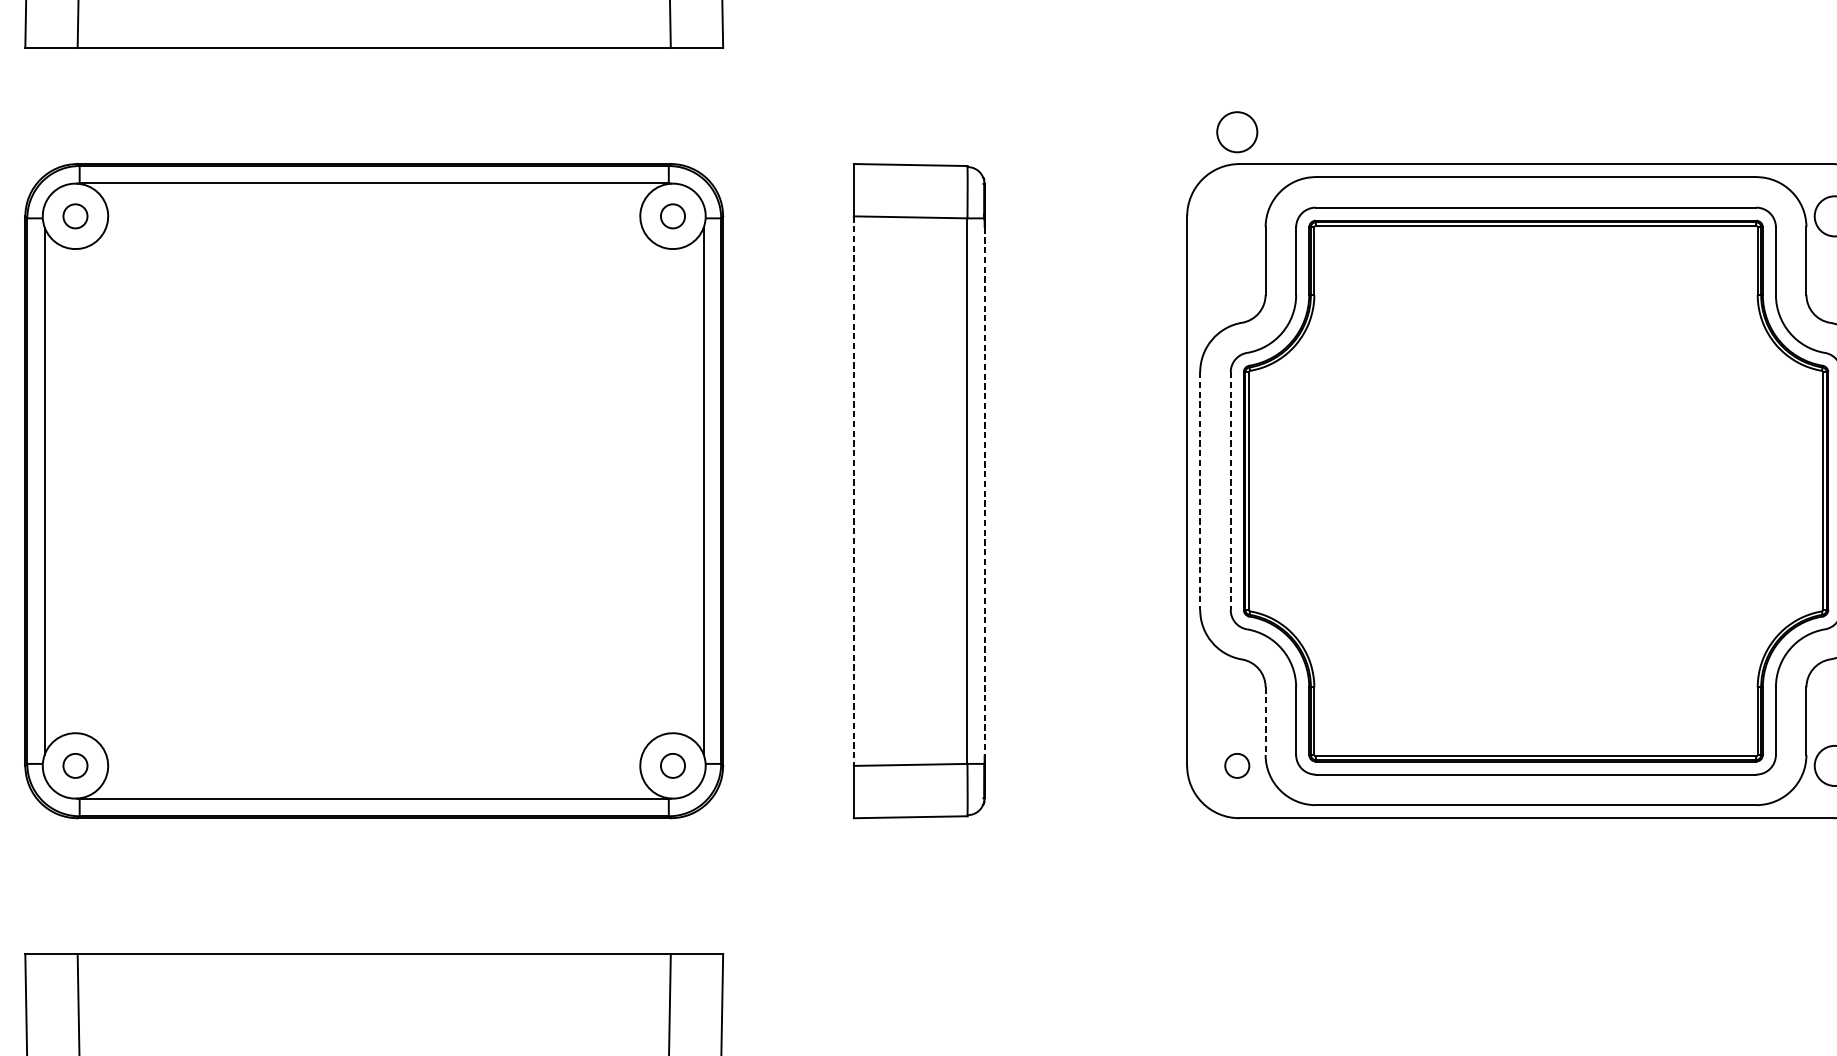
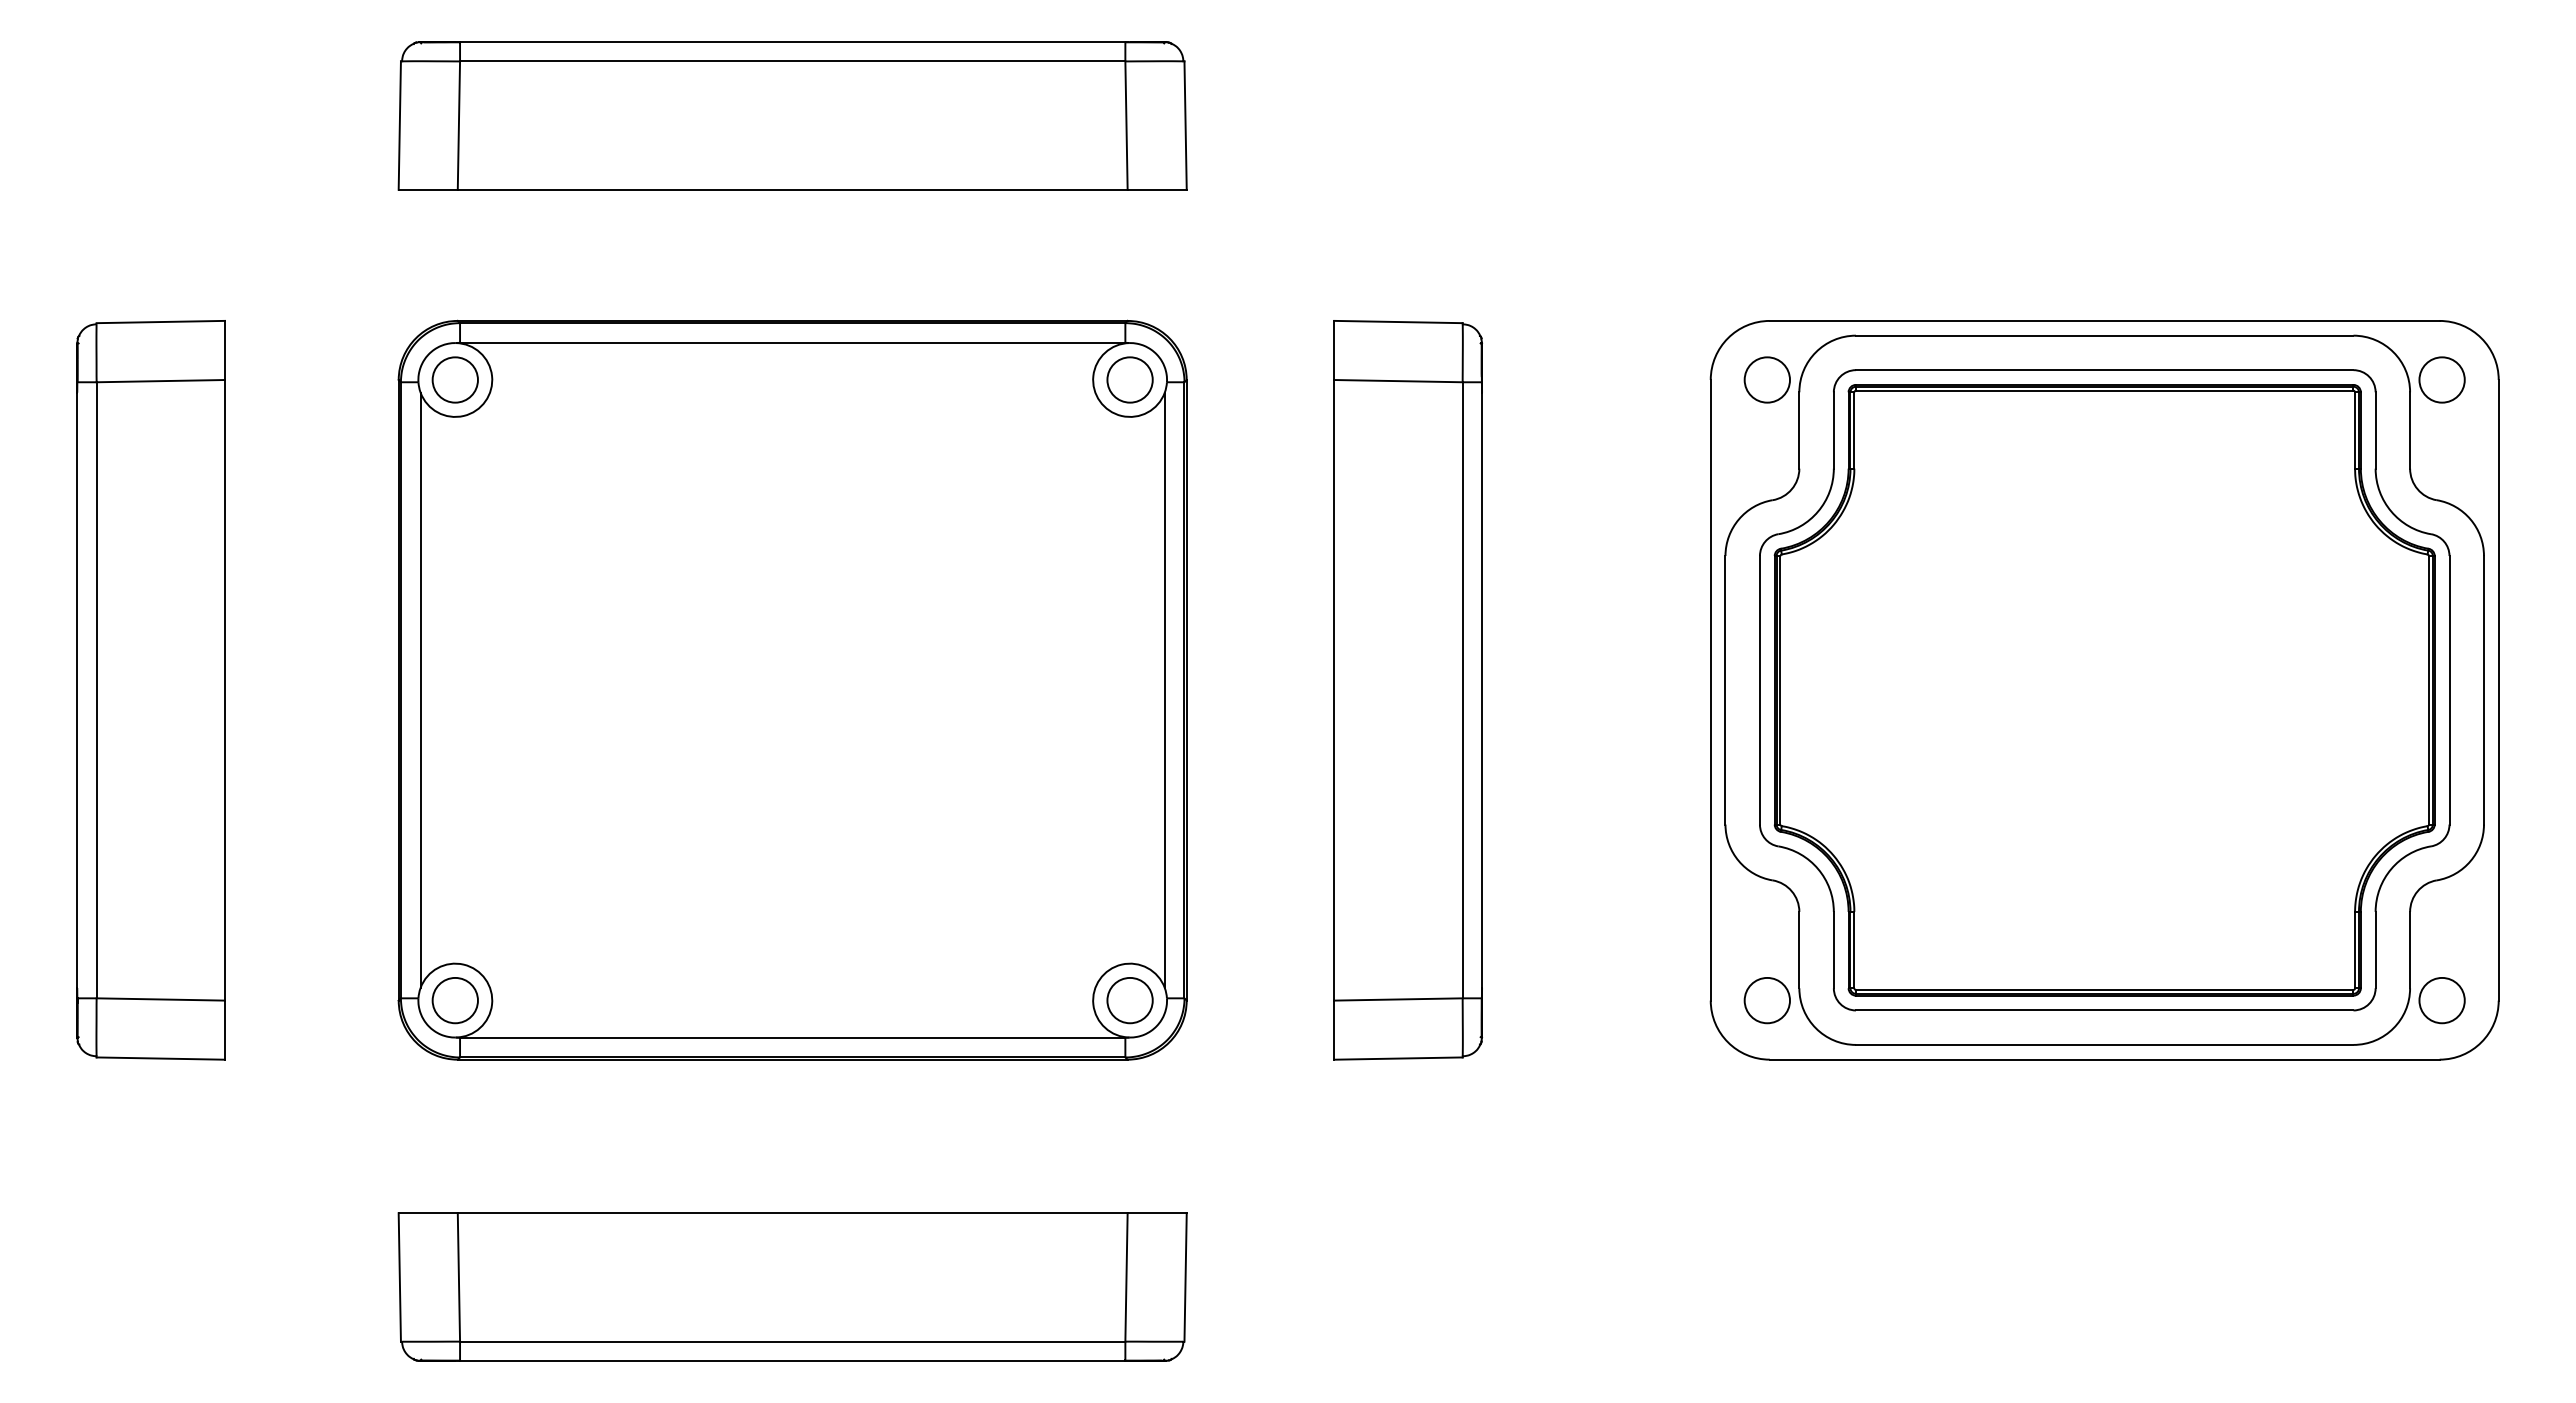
circle: (1236, 131) -> (1766, 379), moved
circle: (74, 215) -> (454, 379), size x1.67
circle: (672, 215) -> (1129, 379), size x1.67
line: (854, 491) -> (1334, 690), dashed -> solid
line: (985, 491) -> (1482, 690), dashed -> solid
line: (1200, 491) -> (1725, 690), dashed -> solid
line: (1230, 491) -> (1759, 690), dashed -> solid
line: (1265, 721) -> (1799, 950), dashed -> solid
circle: (74, 765) -> (454, 1000), size x1.67
circle: (672, 765) -> (1129, 1000), size x1.67
circle: (1237, 765) -> (1767, 1000), size x1.67

